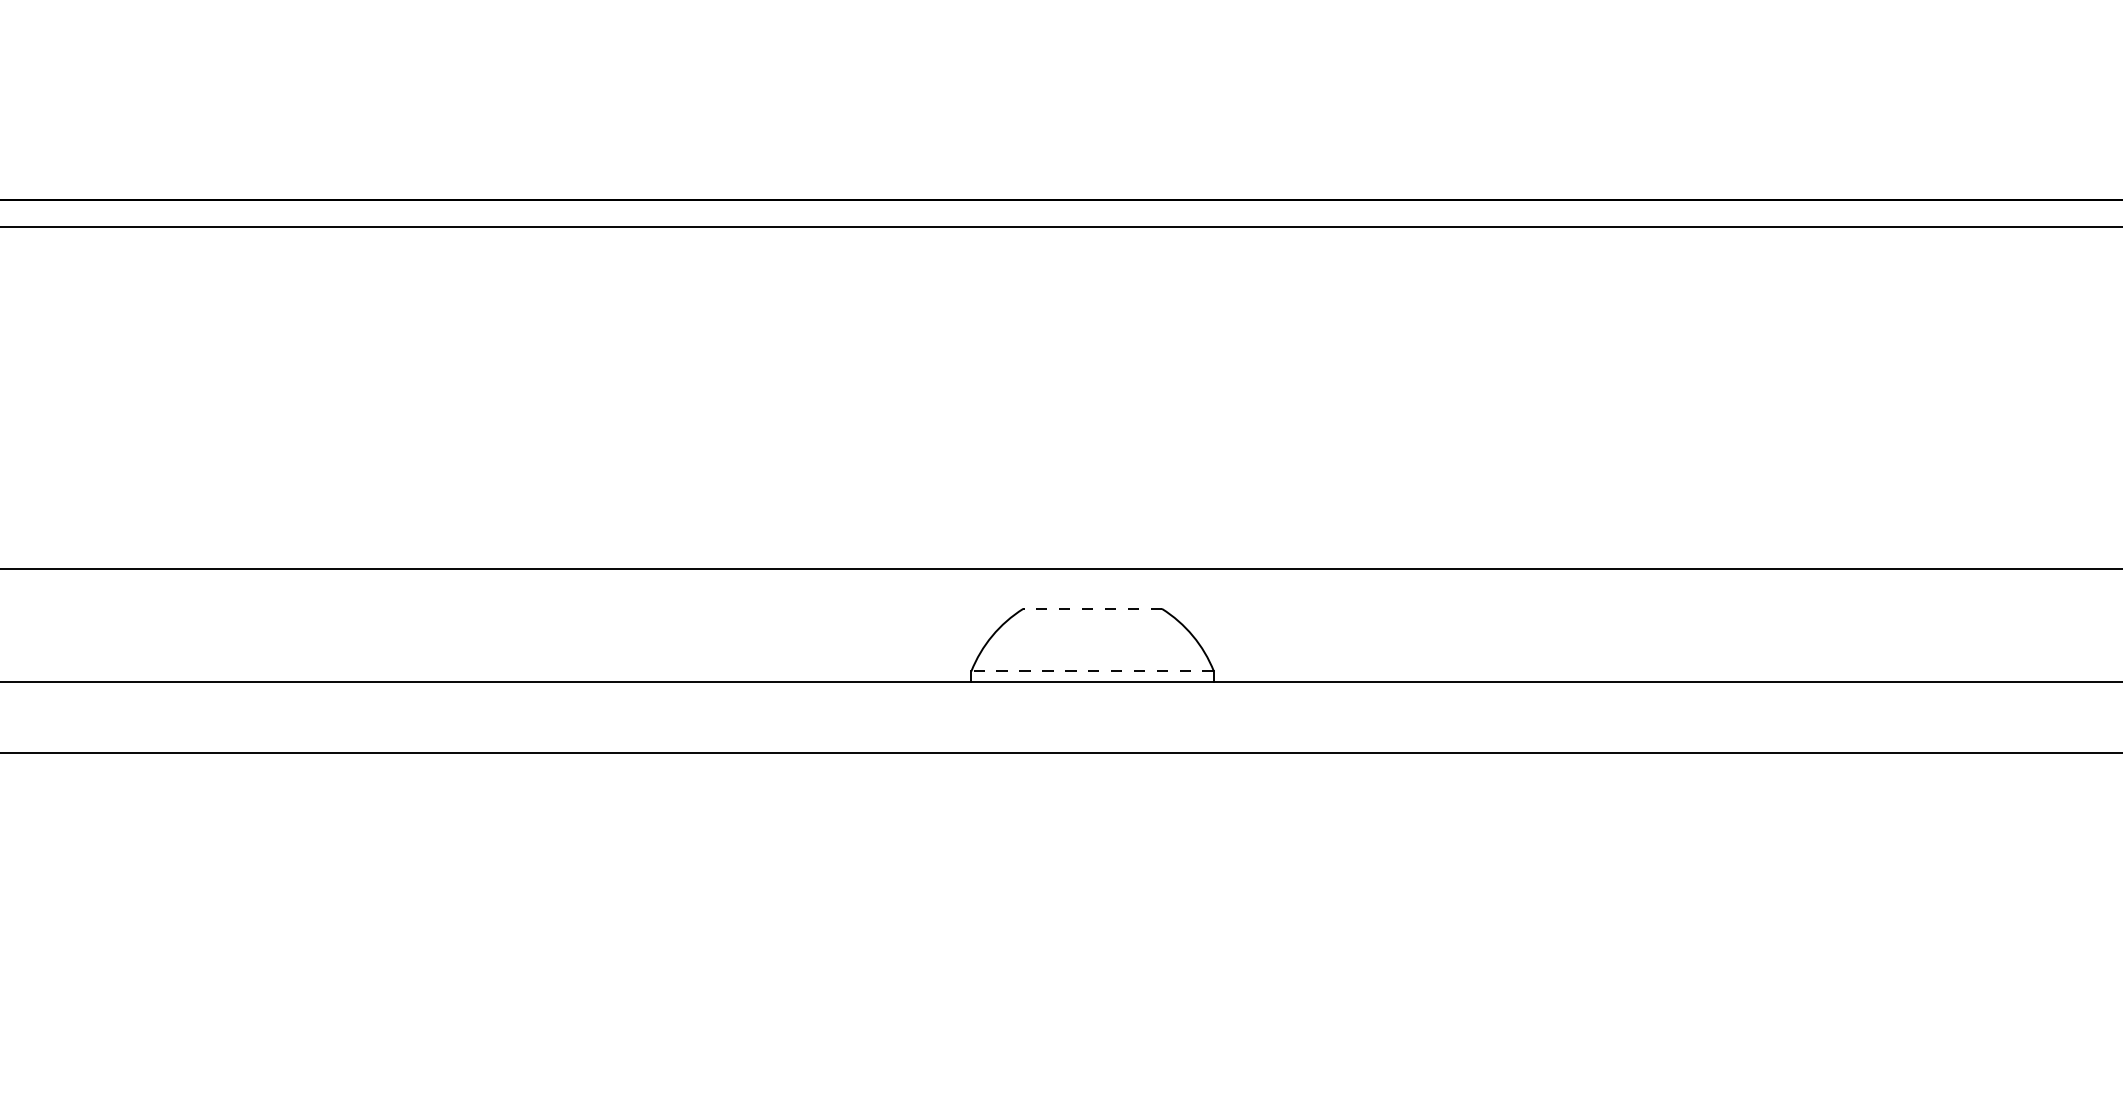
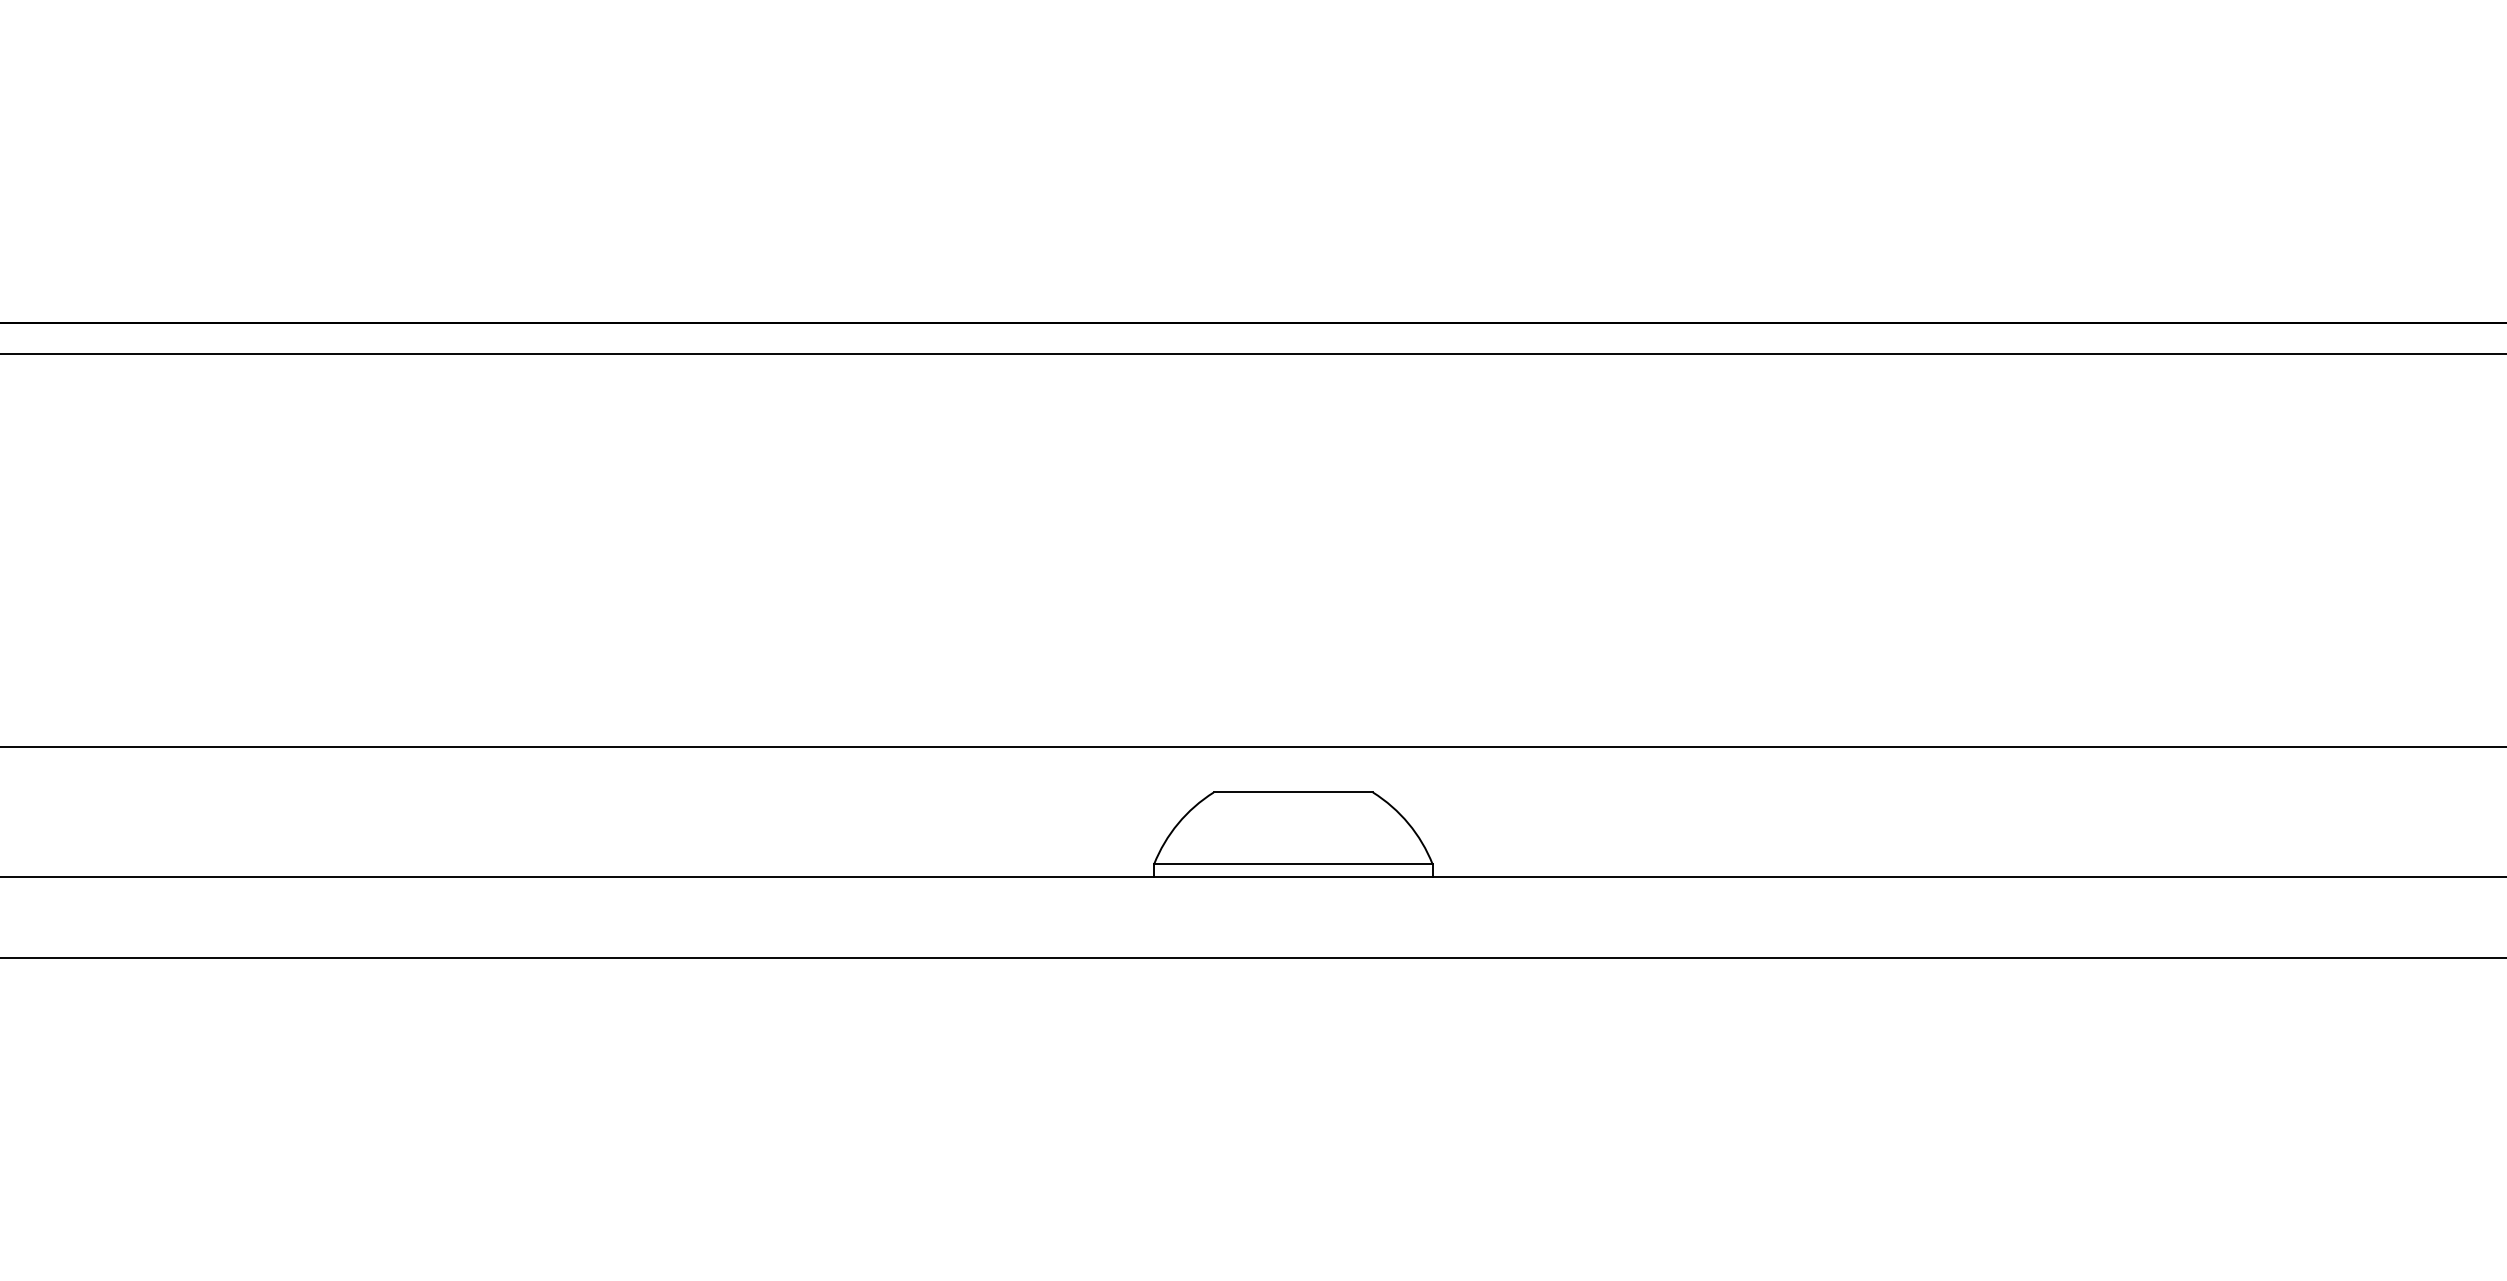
line: (1092, 608) -> (1293, 792), dashed -> solid
line: (1091, 671) -> (1292, 864), dashed -> solid

